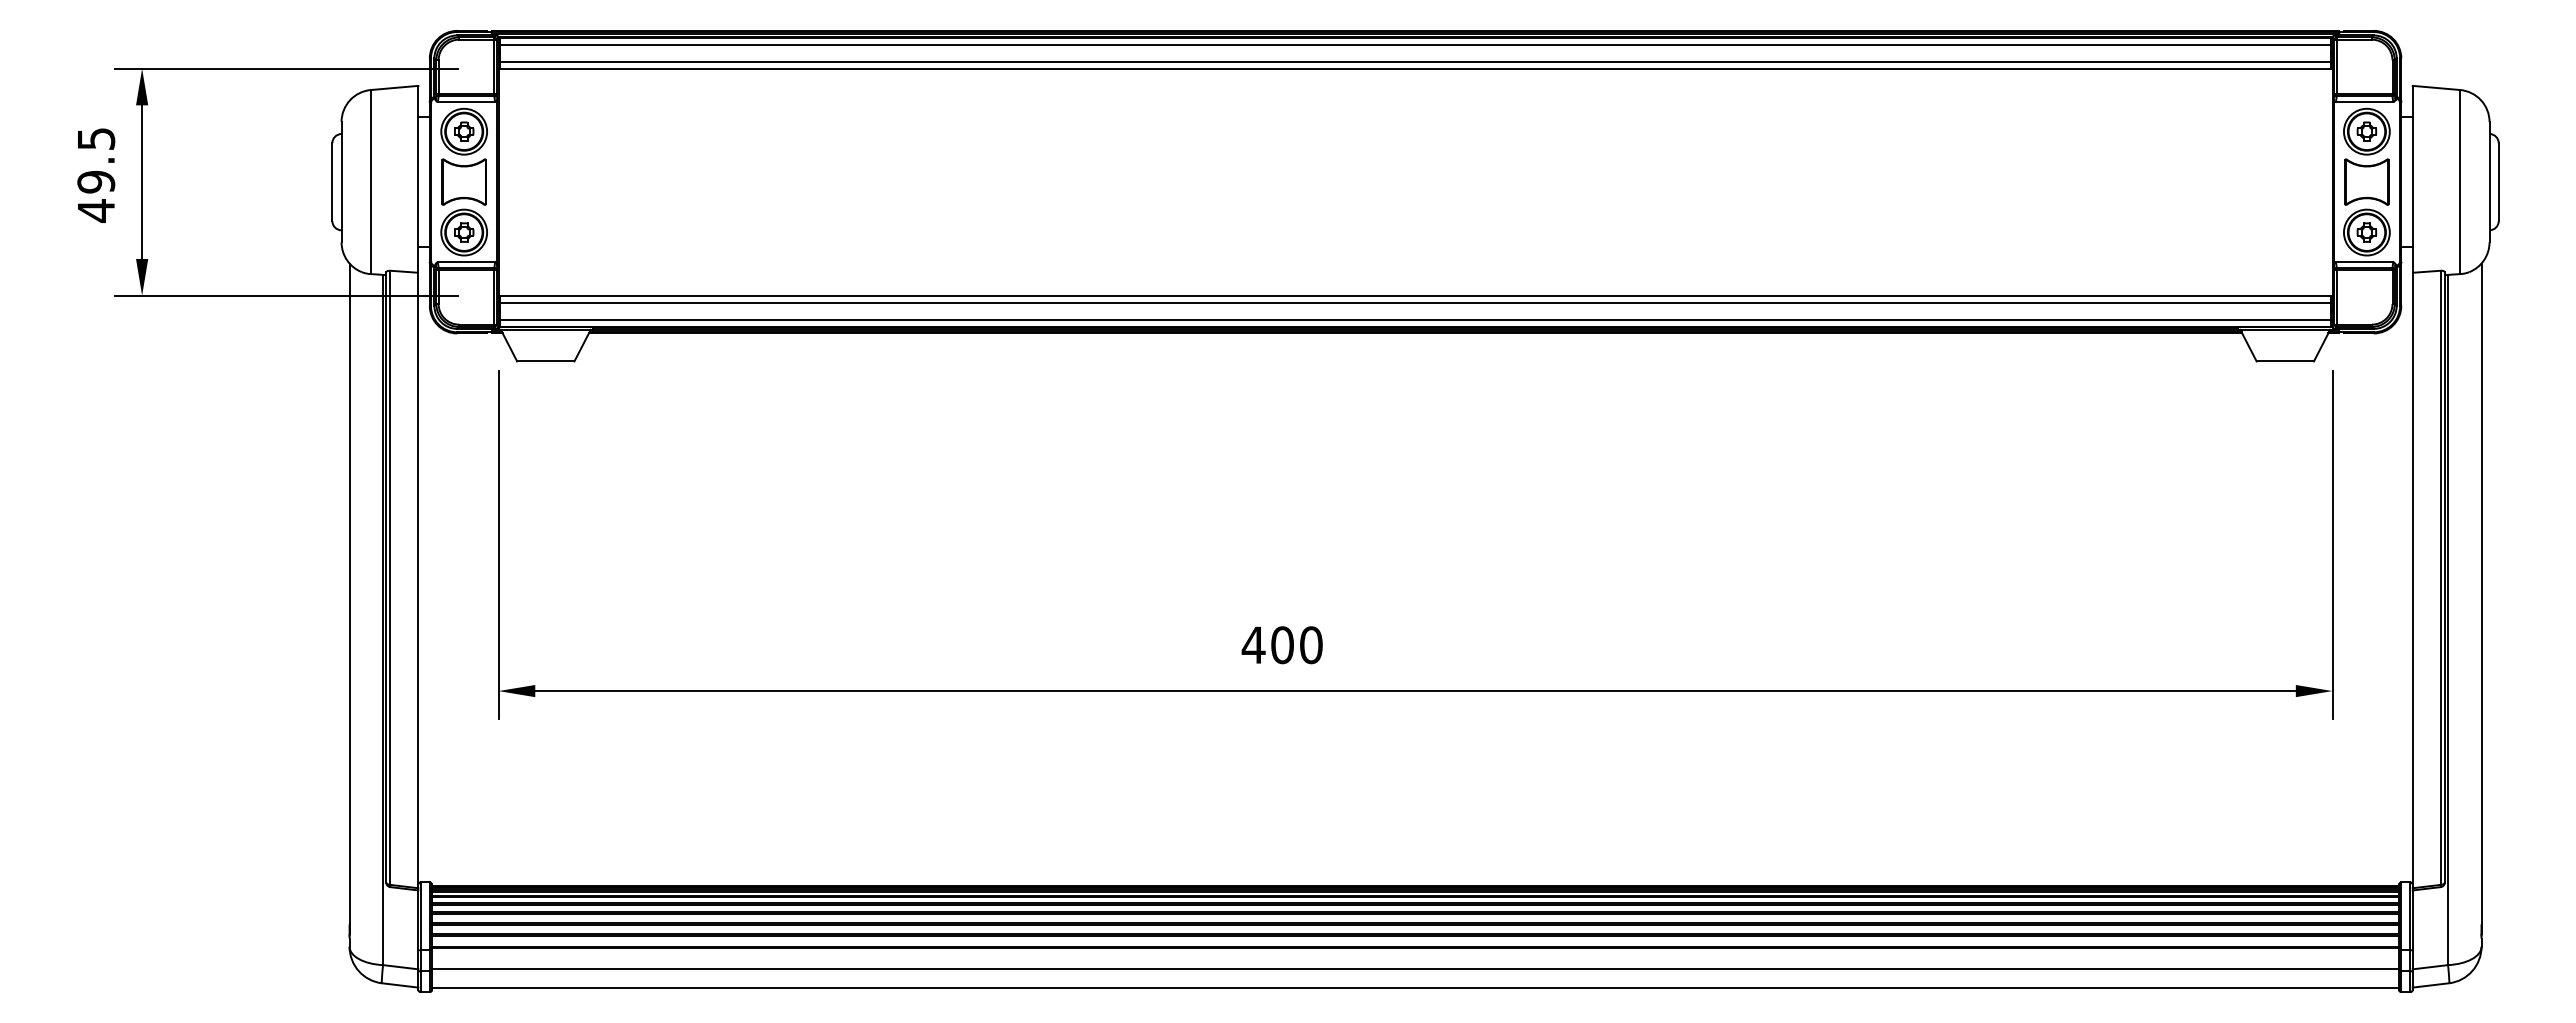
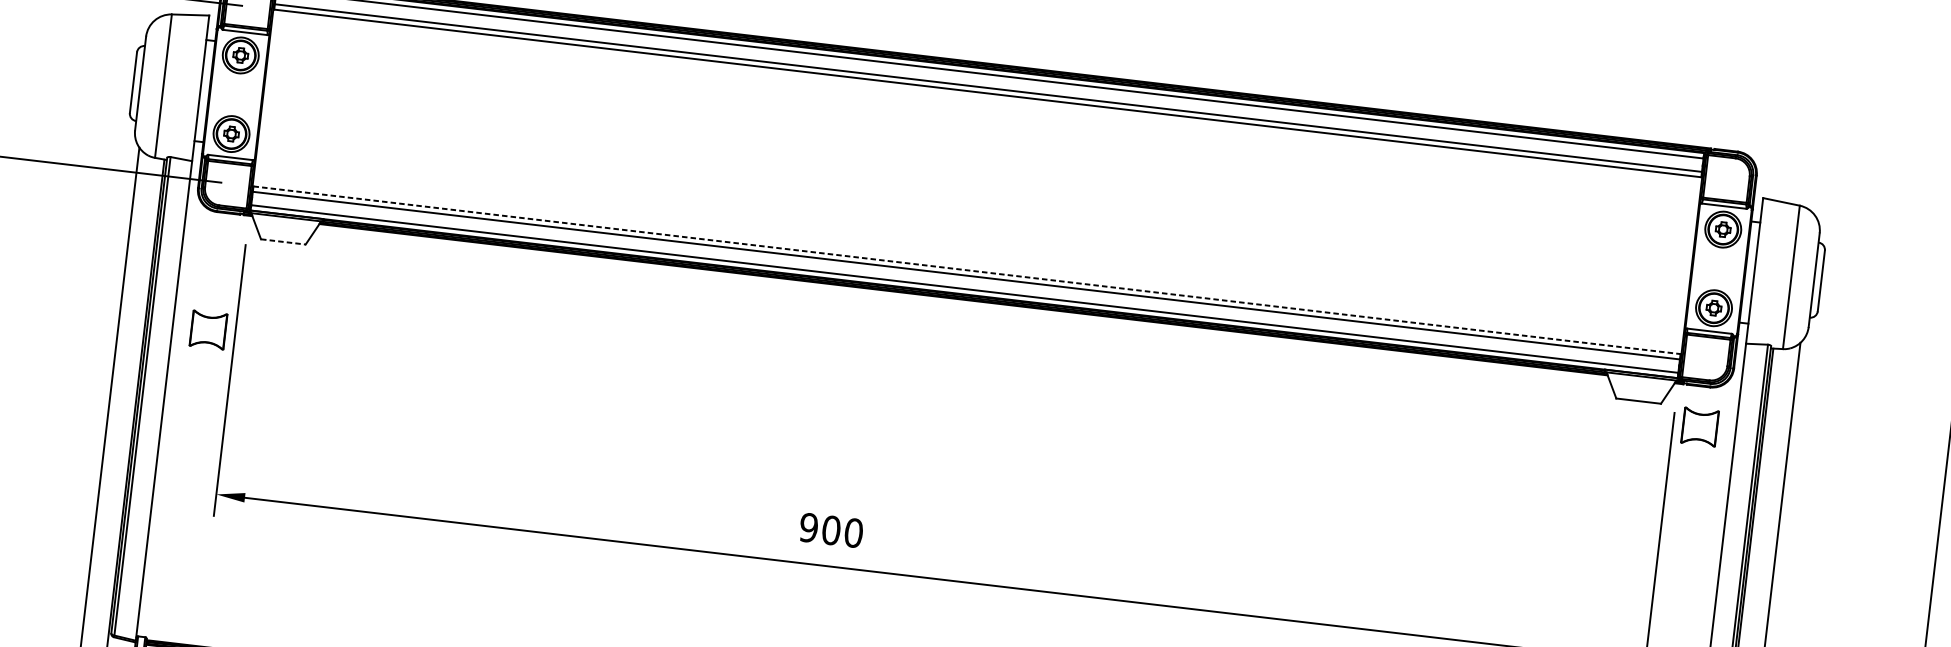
part: (463, 181) -> (208, 329), moved
part: (2366, 181) -> (1699, 426), moved
line: (1415, 295) -> (966, 270), solid -> dashed
line: (545, 361) -> (283, 241), solid -> dashed
text: (1253, 645) -> (808, 528), 400 -> 900

